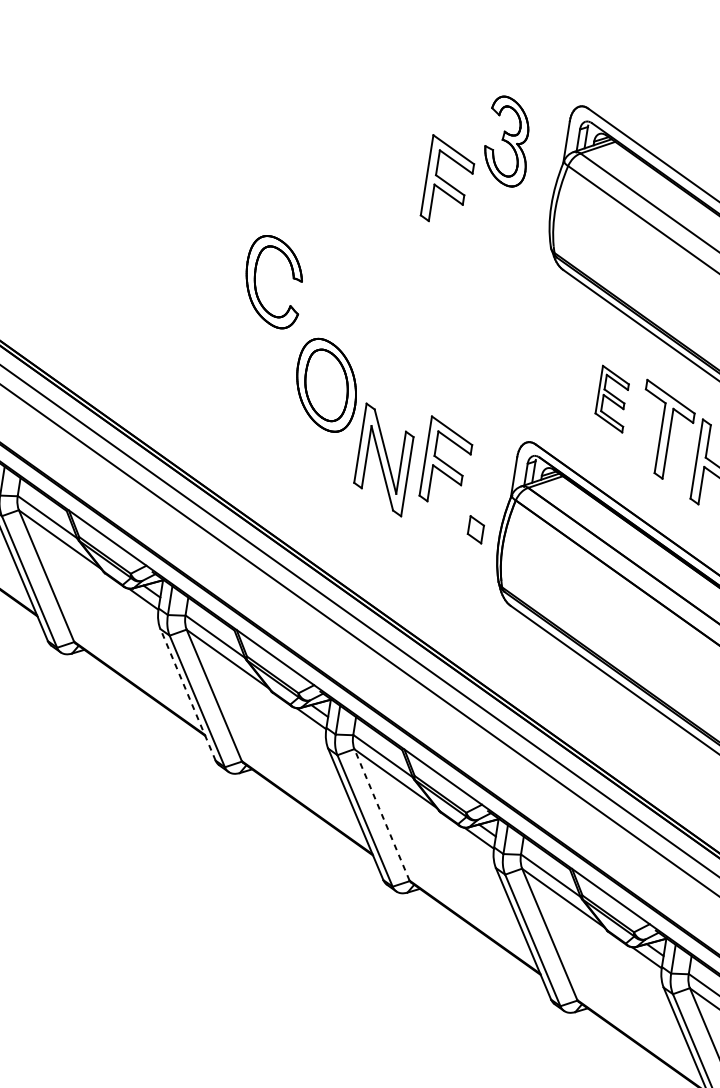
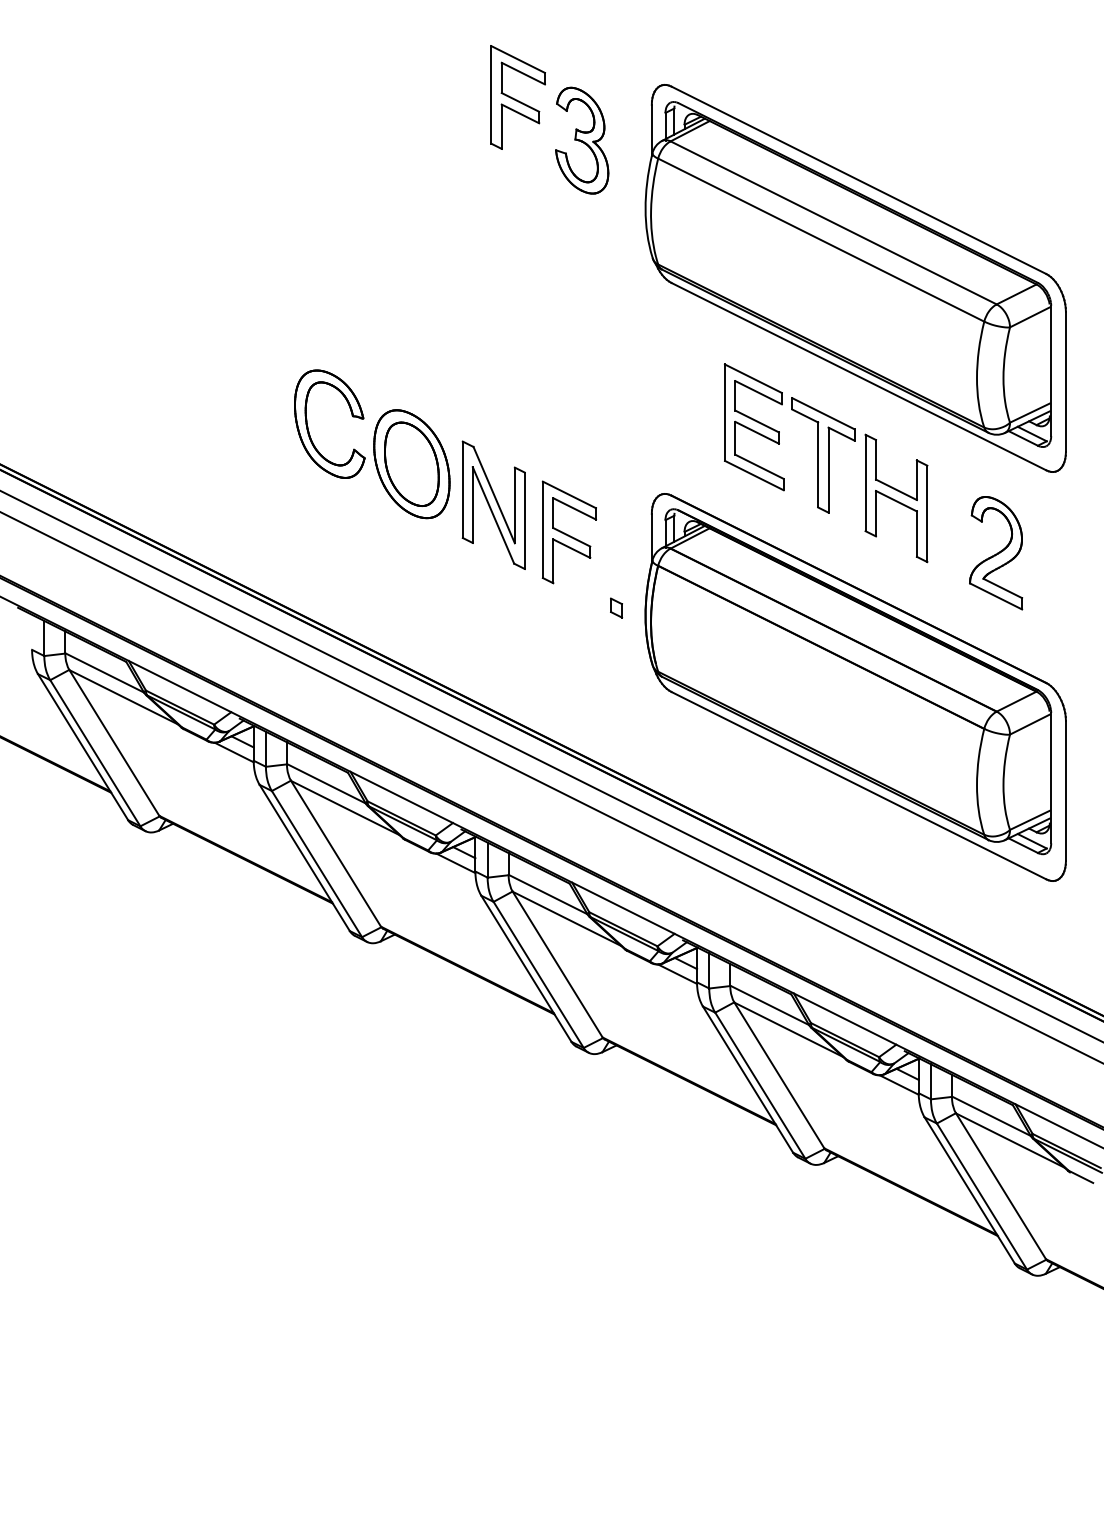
part: (448, 180) -> (517, 97), moved
part: (255, 281) -> (308, 426), moved
part: (612, 399) -> (754, 427), size x1.67
part: (383, 459) -> (493, 504), moved
part: (476, 529) -> (616, 607), size x0.62
line: (187, 694) -> (304, 857), dashed -> solid
line: (381, 814) -> (557, 964), dashed -> solid

